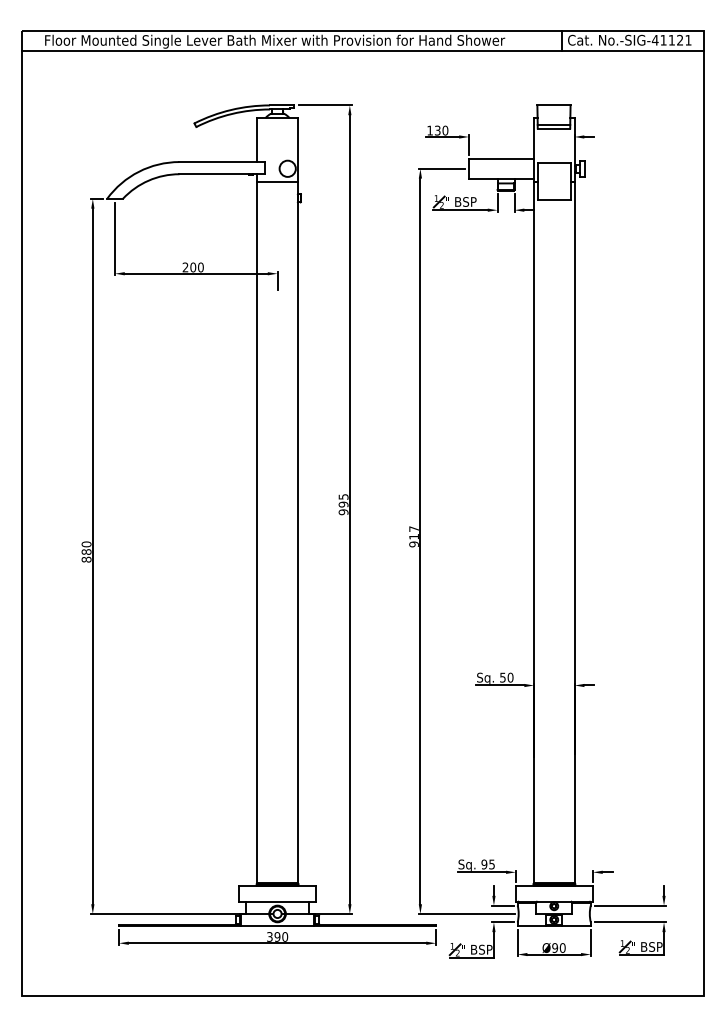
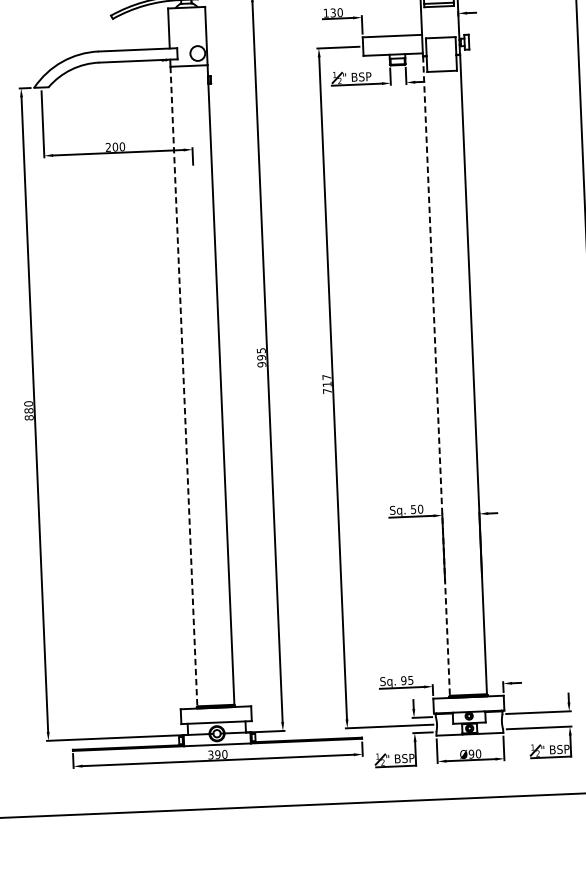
line: (257, 532) -> (184, 386), solid -> dashed
line: (534, 532) -> (436, 375), solid -> dashed
text: (413, 544) -> (326, 391), 917 -> 717

